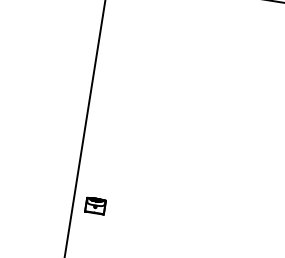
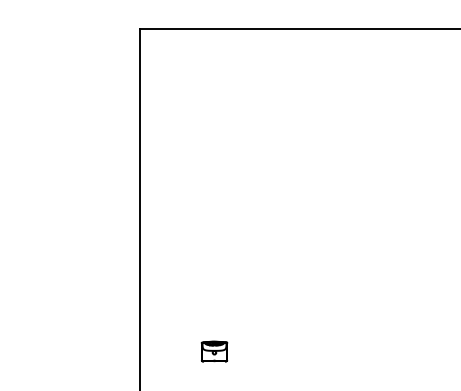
part: (95, 205) -> (214, 351), moved

